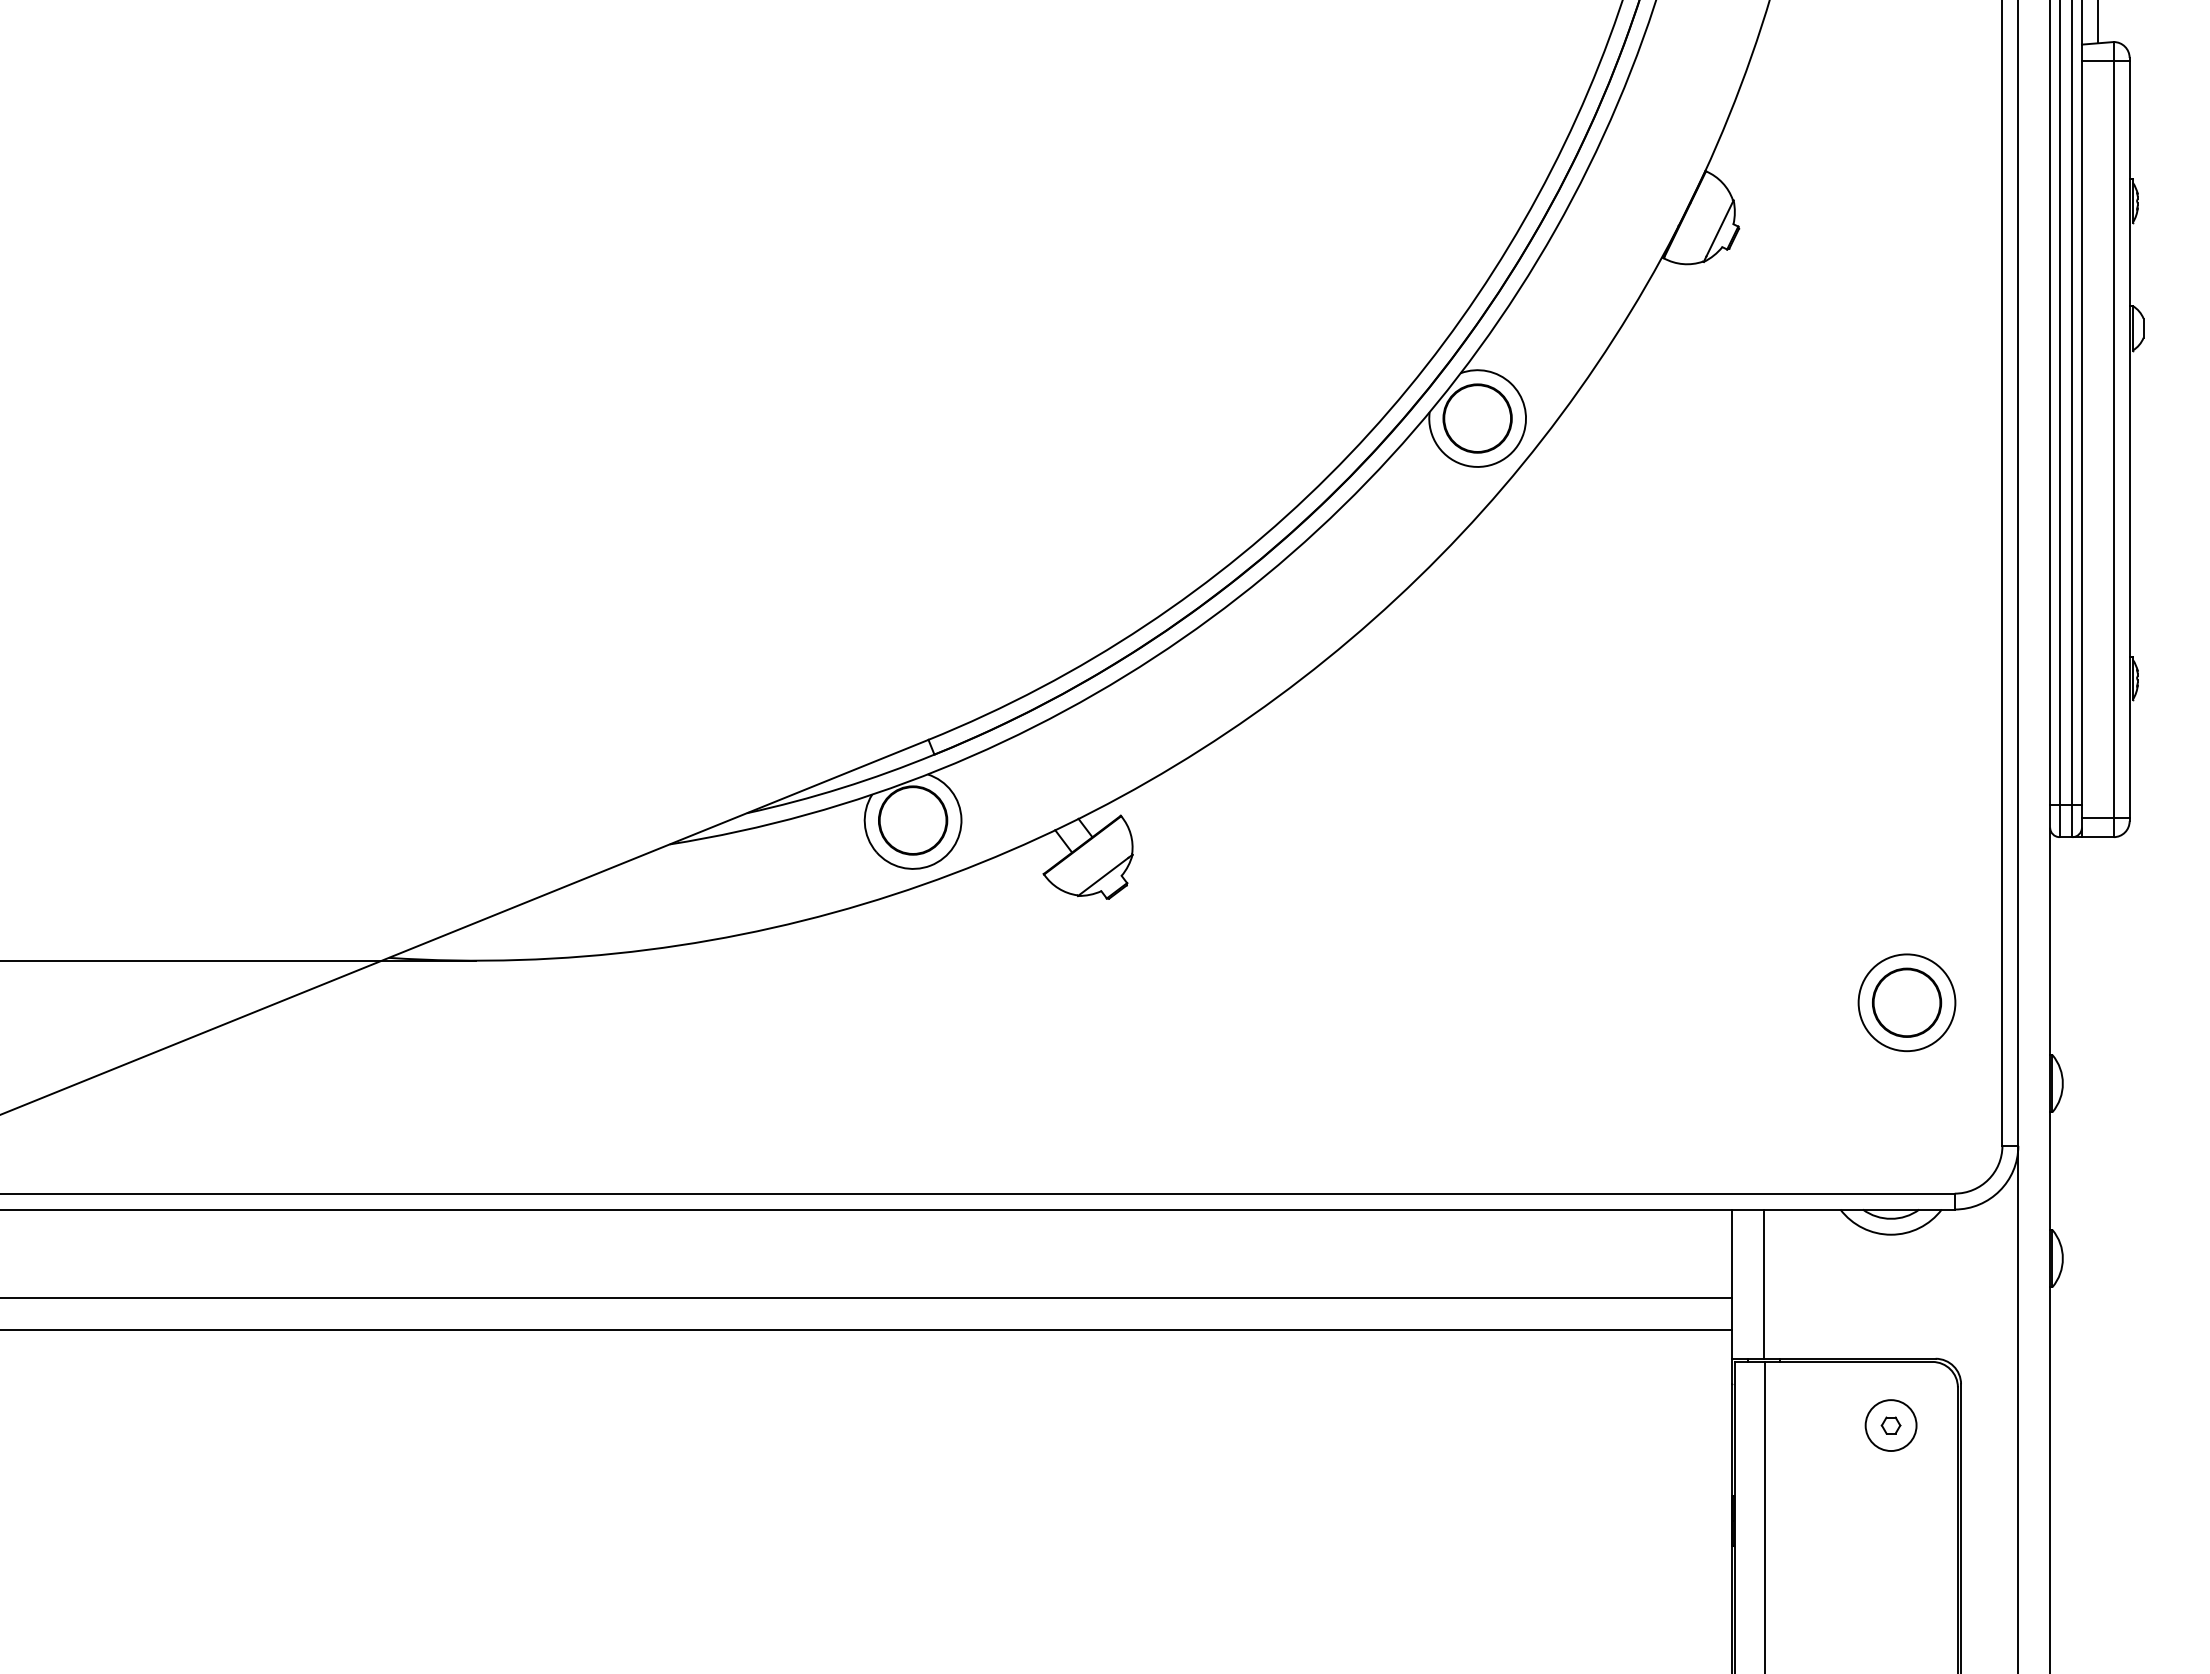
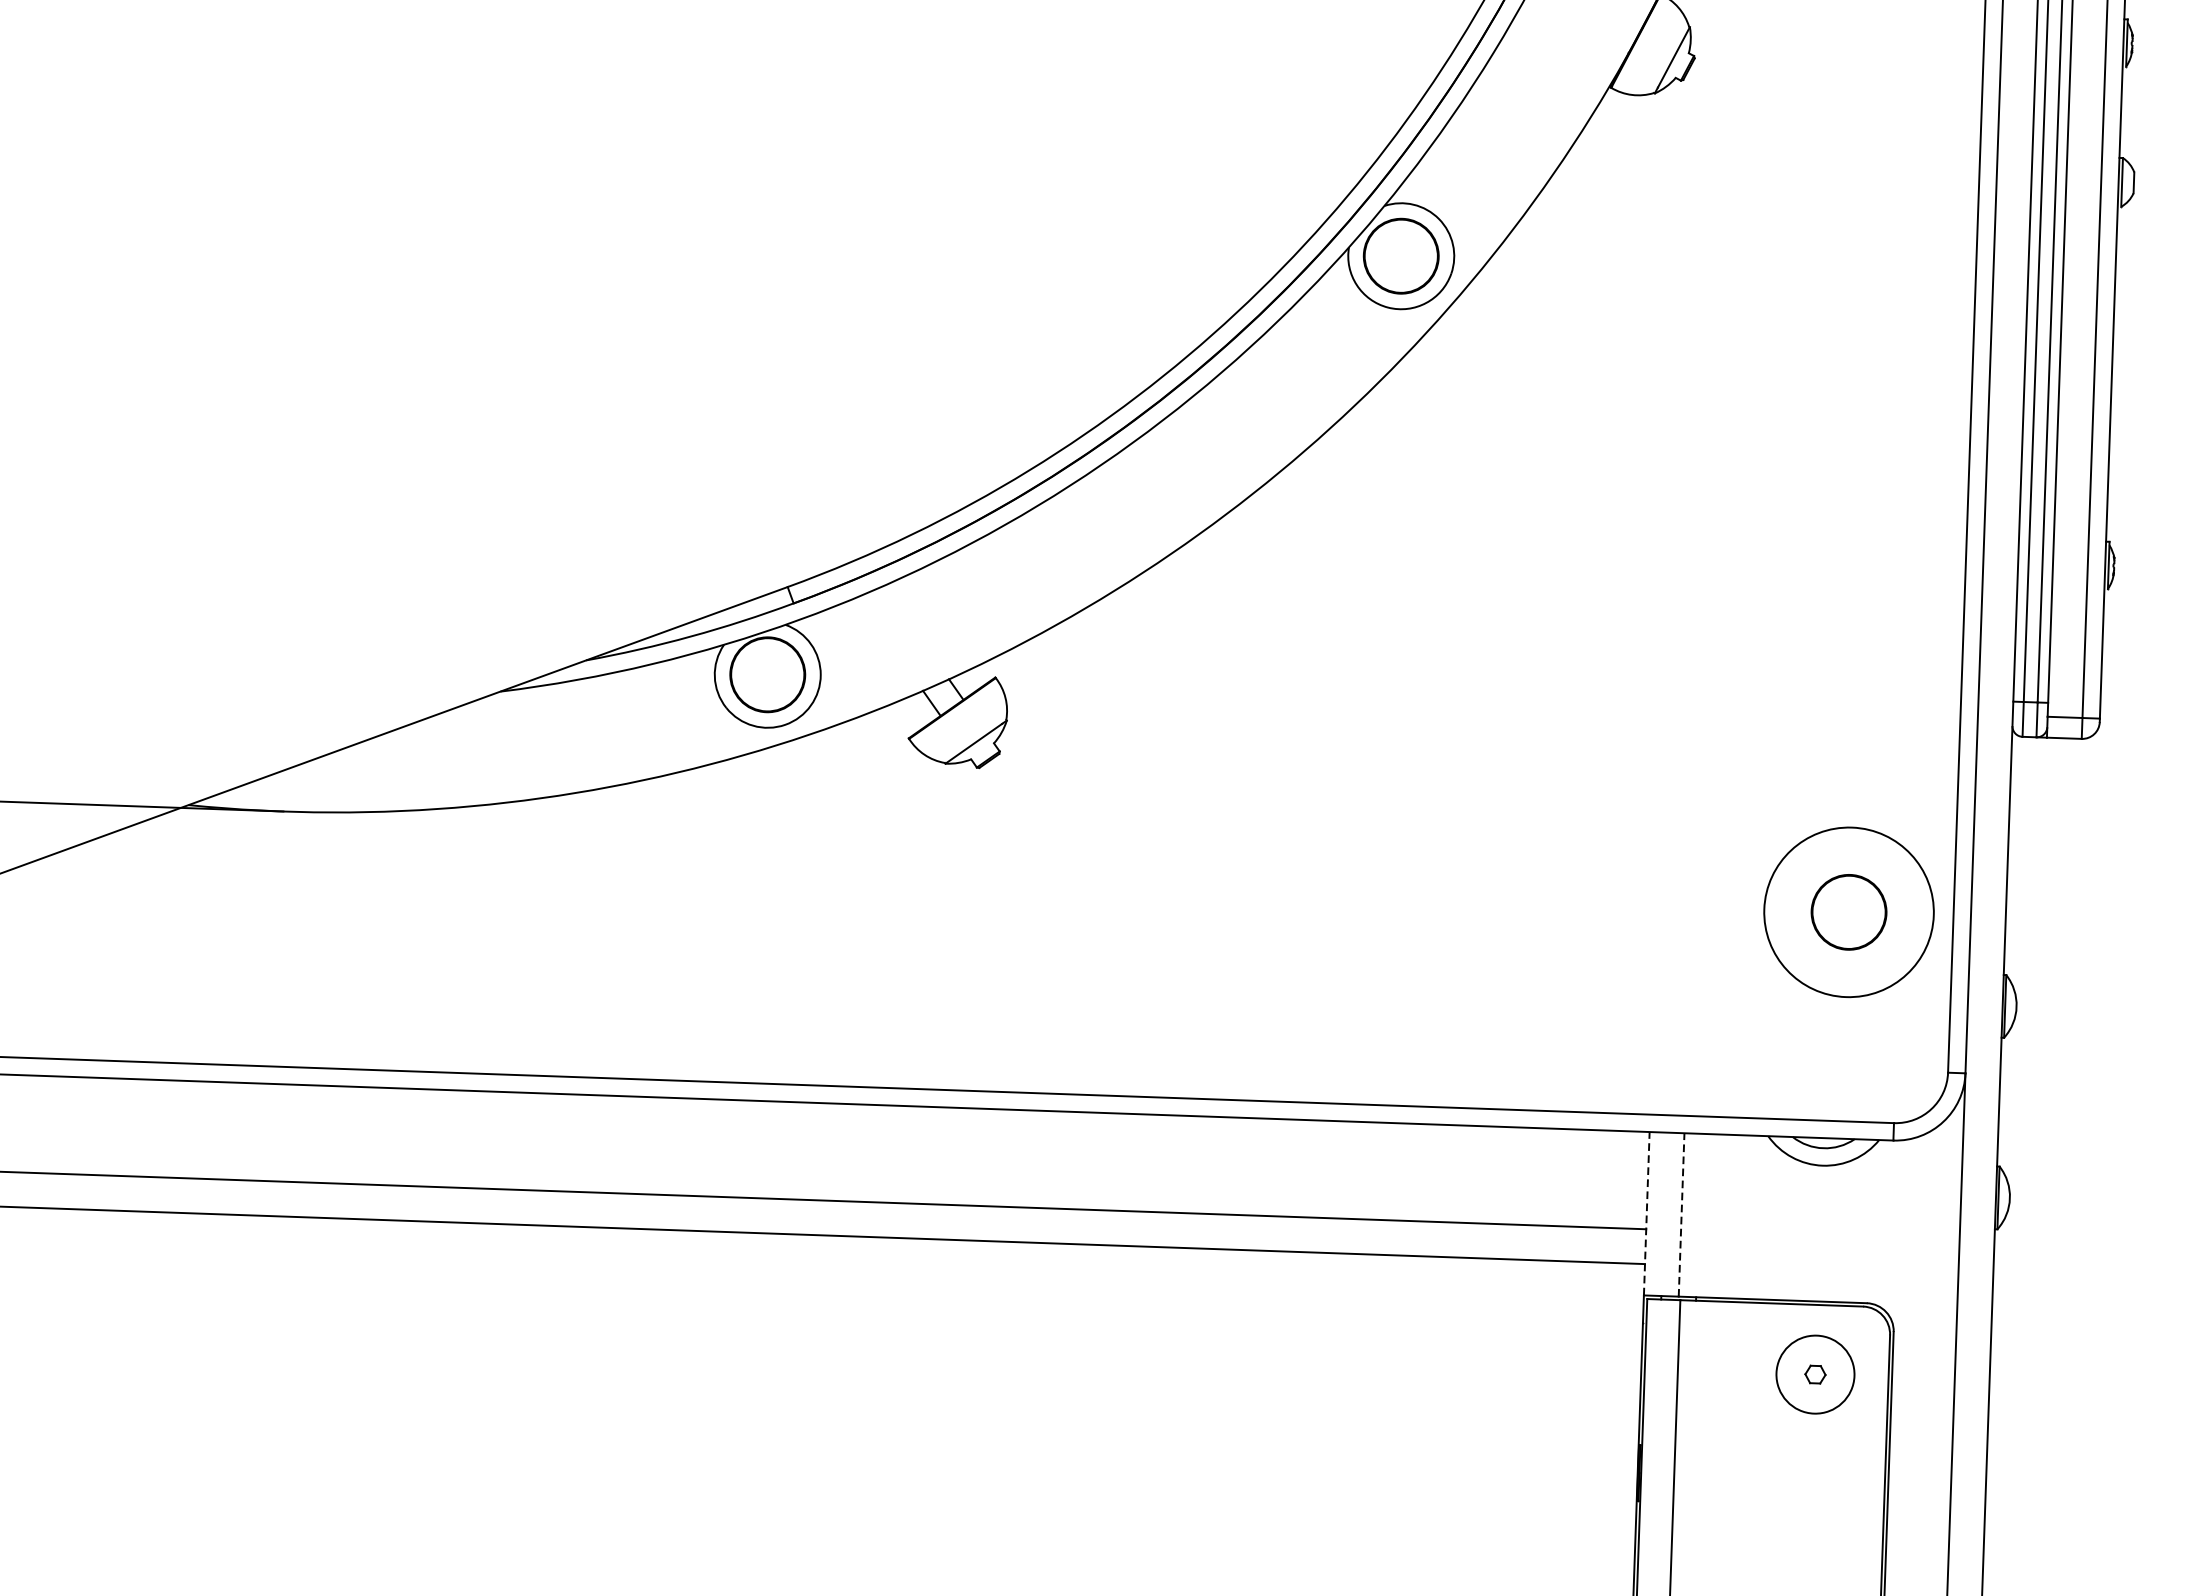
circle: (1906, 1002) -> (1848, 912), size x1.6
line: (1732, 1284) -> (1647, 1214), solid -> dashed
line: (1763, 1284) -> (1681, 1215), solid -> dashed
circle: (1890, 1425) -> (1814, 1374), size x1.4

